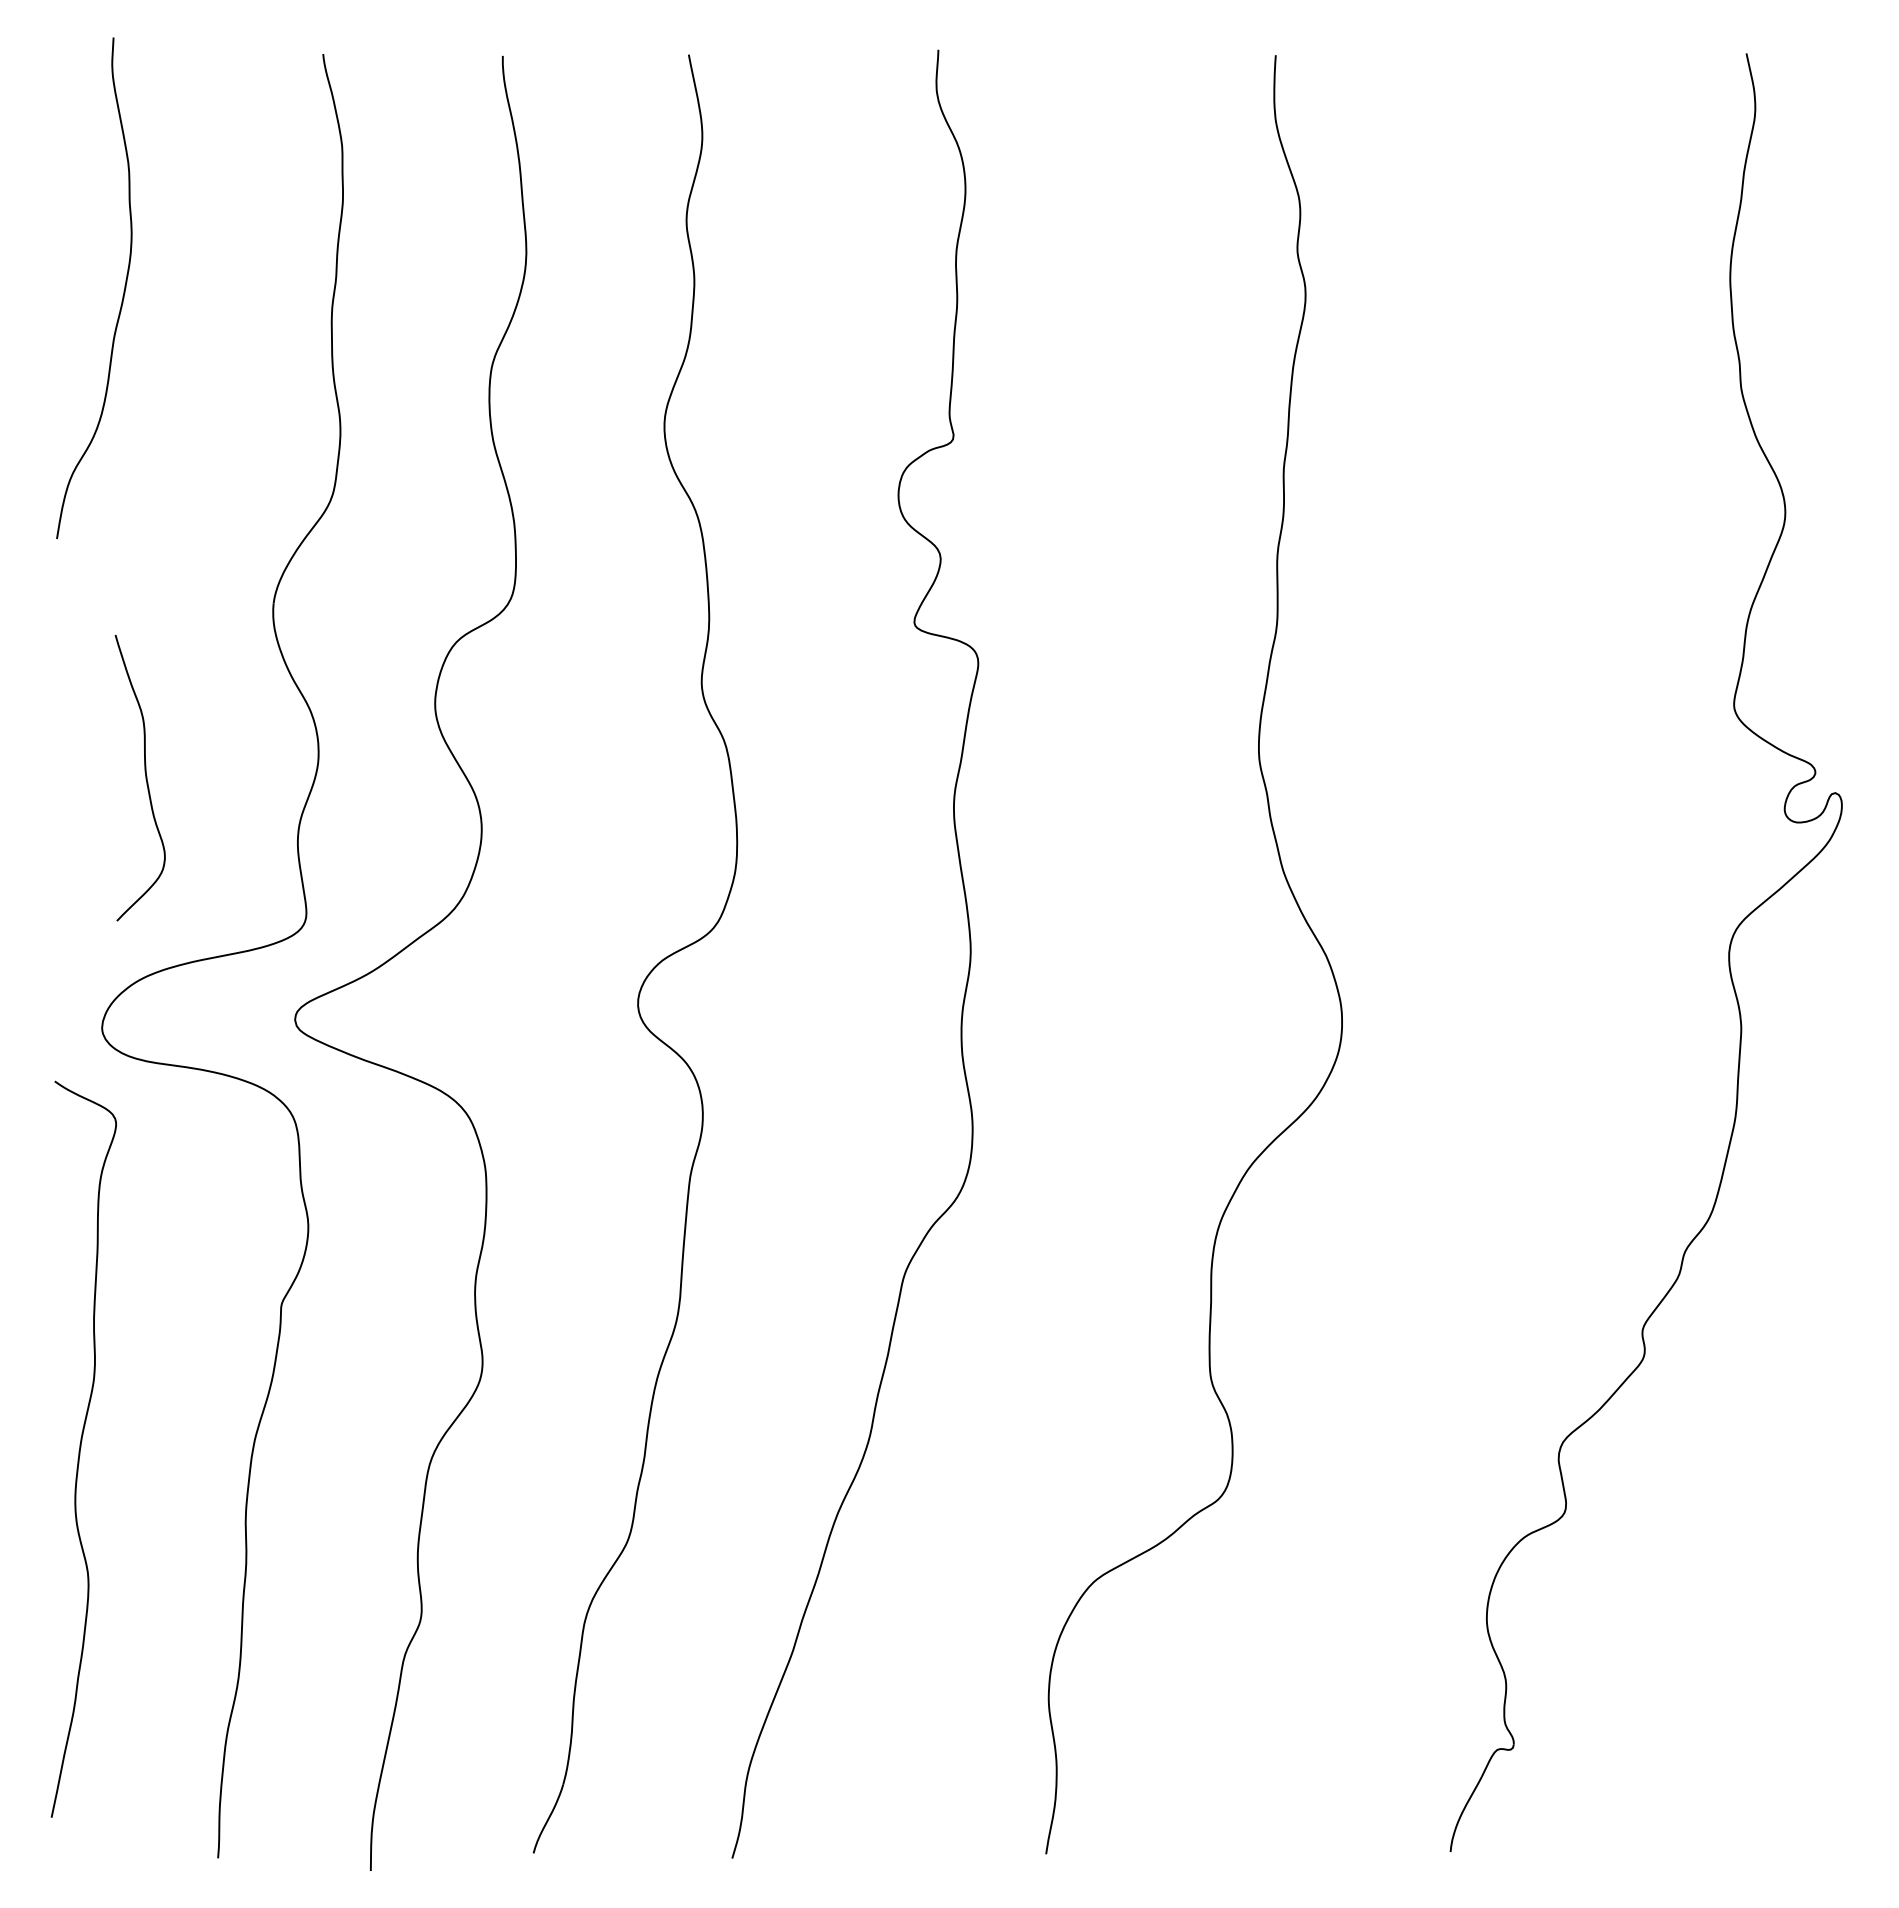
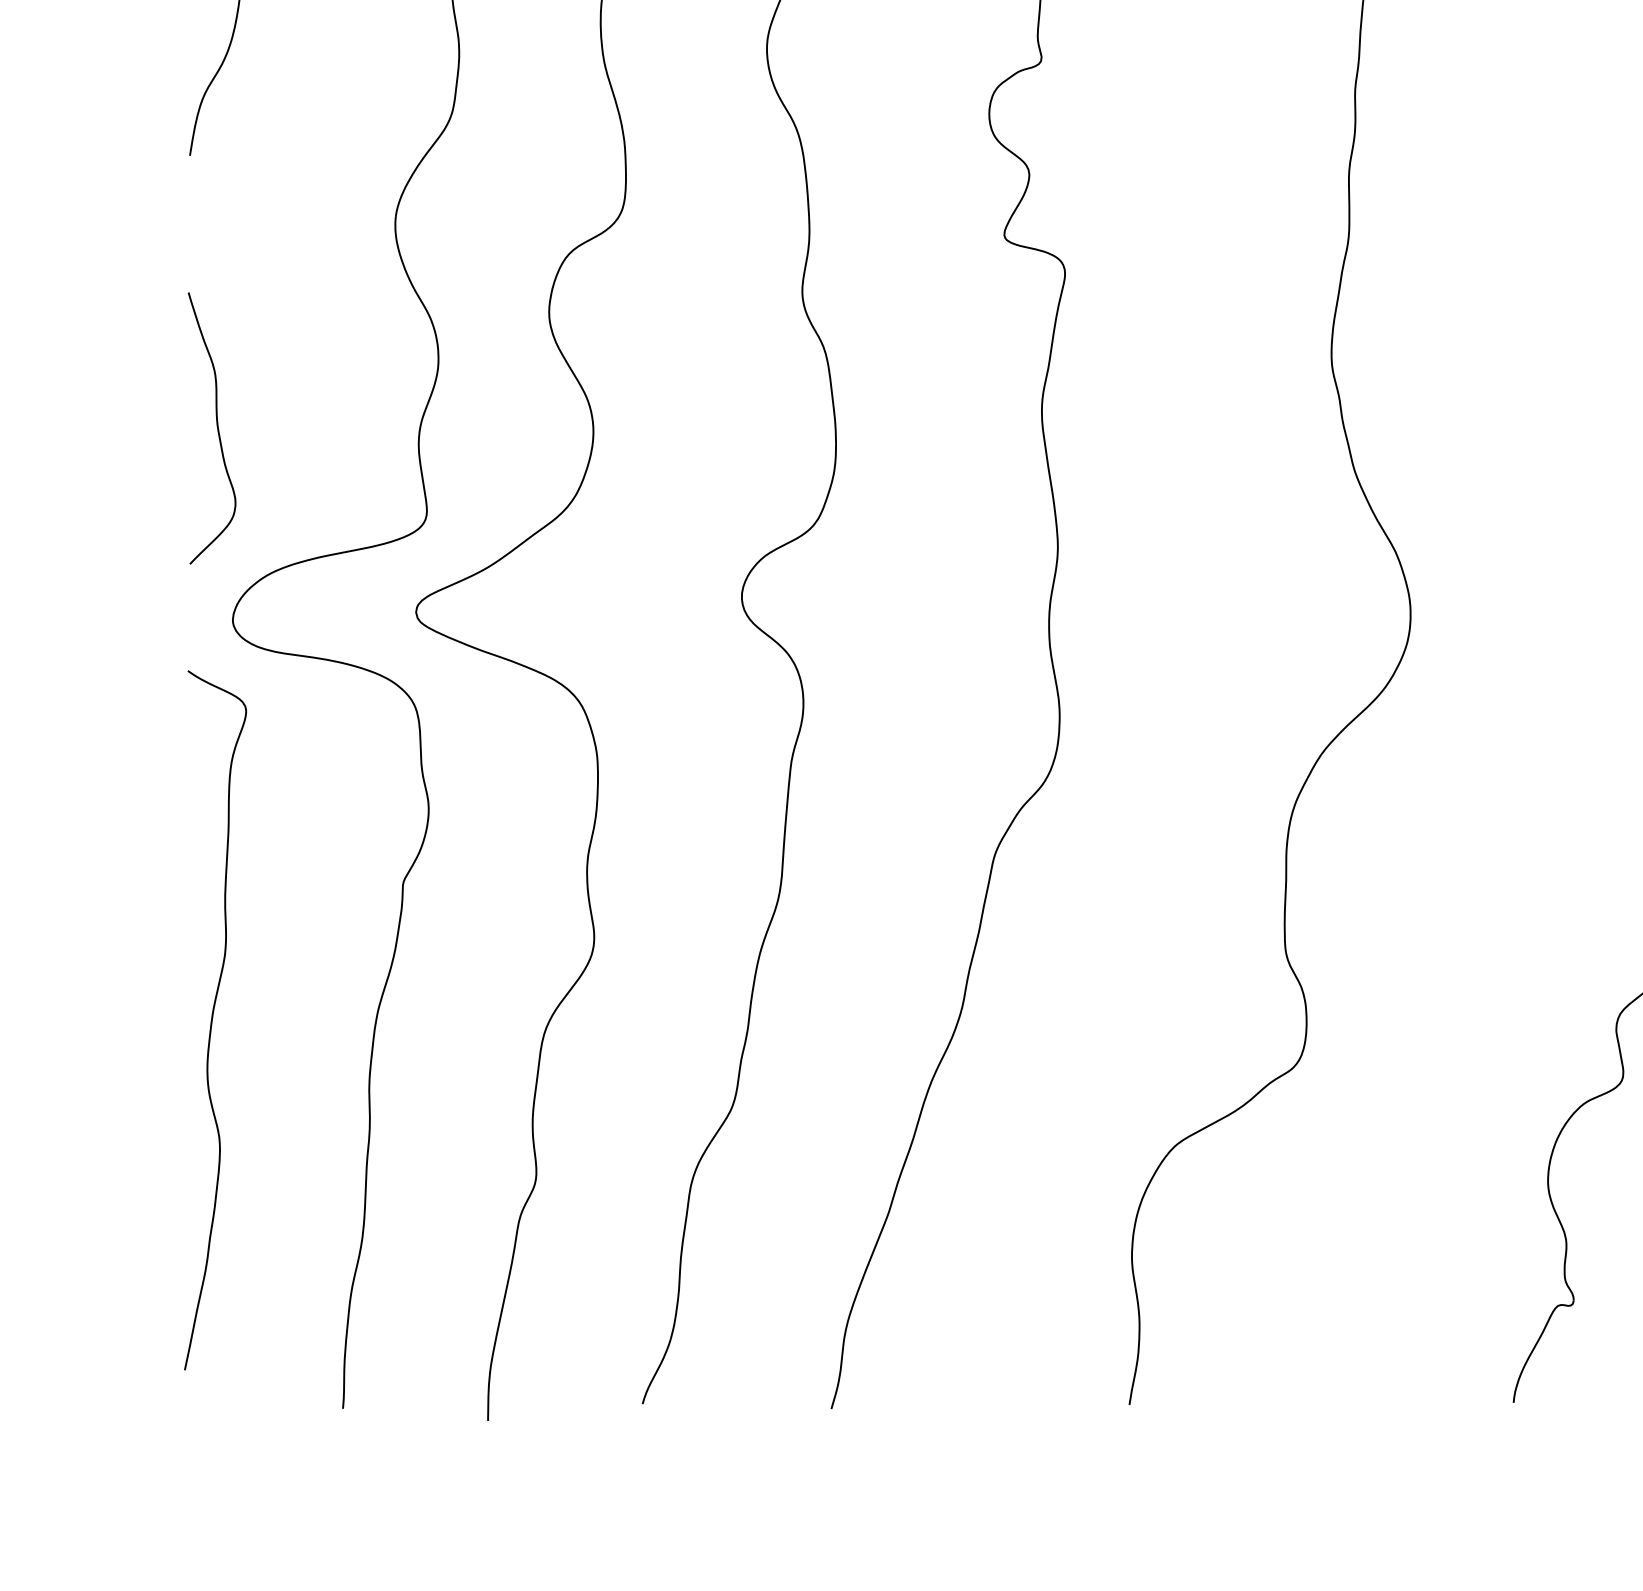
curve: (145, 778) -> (217, 428), moved

